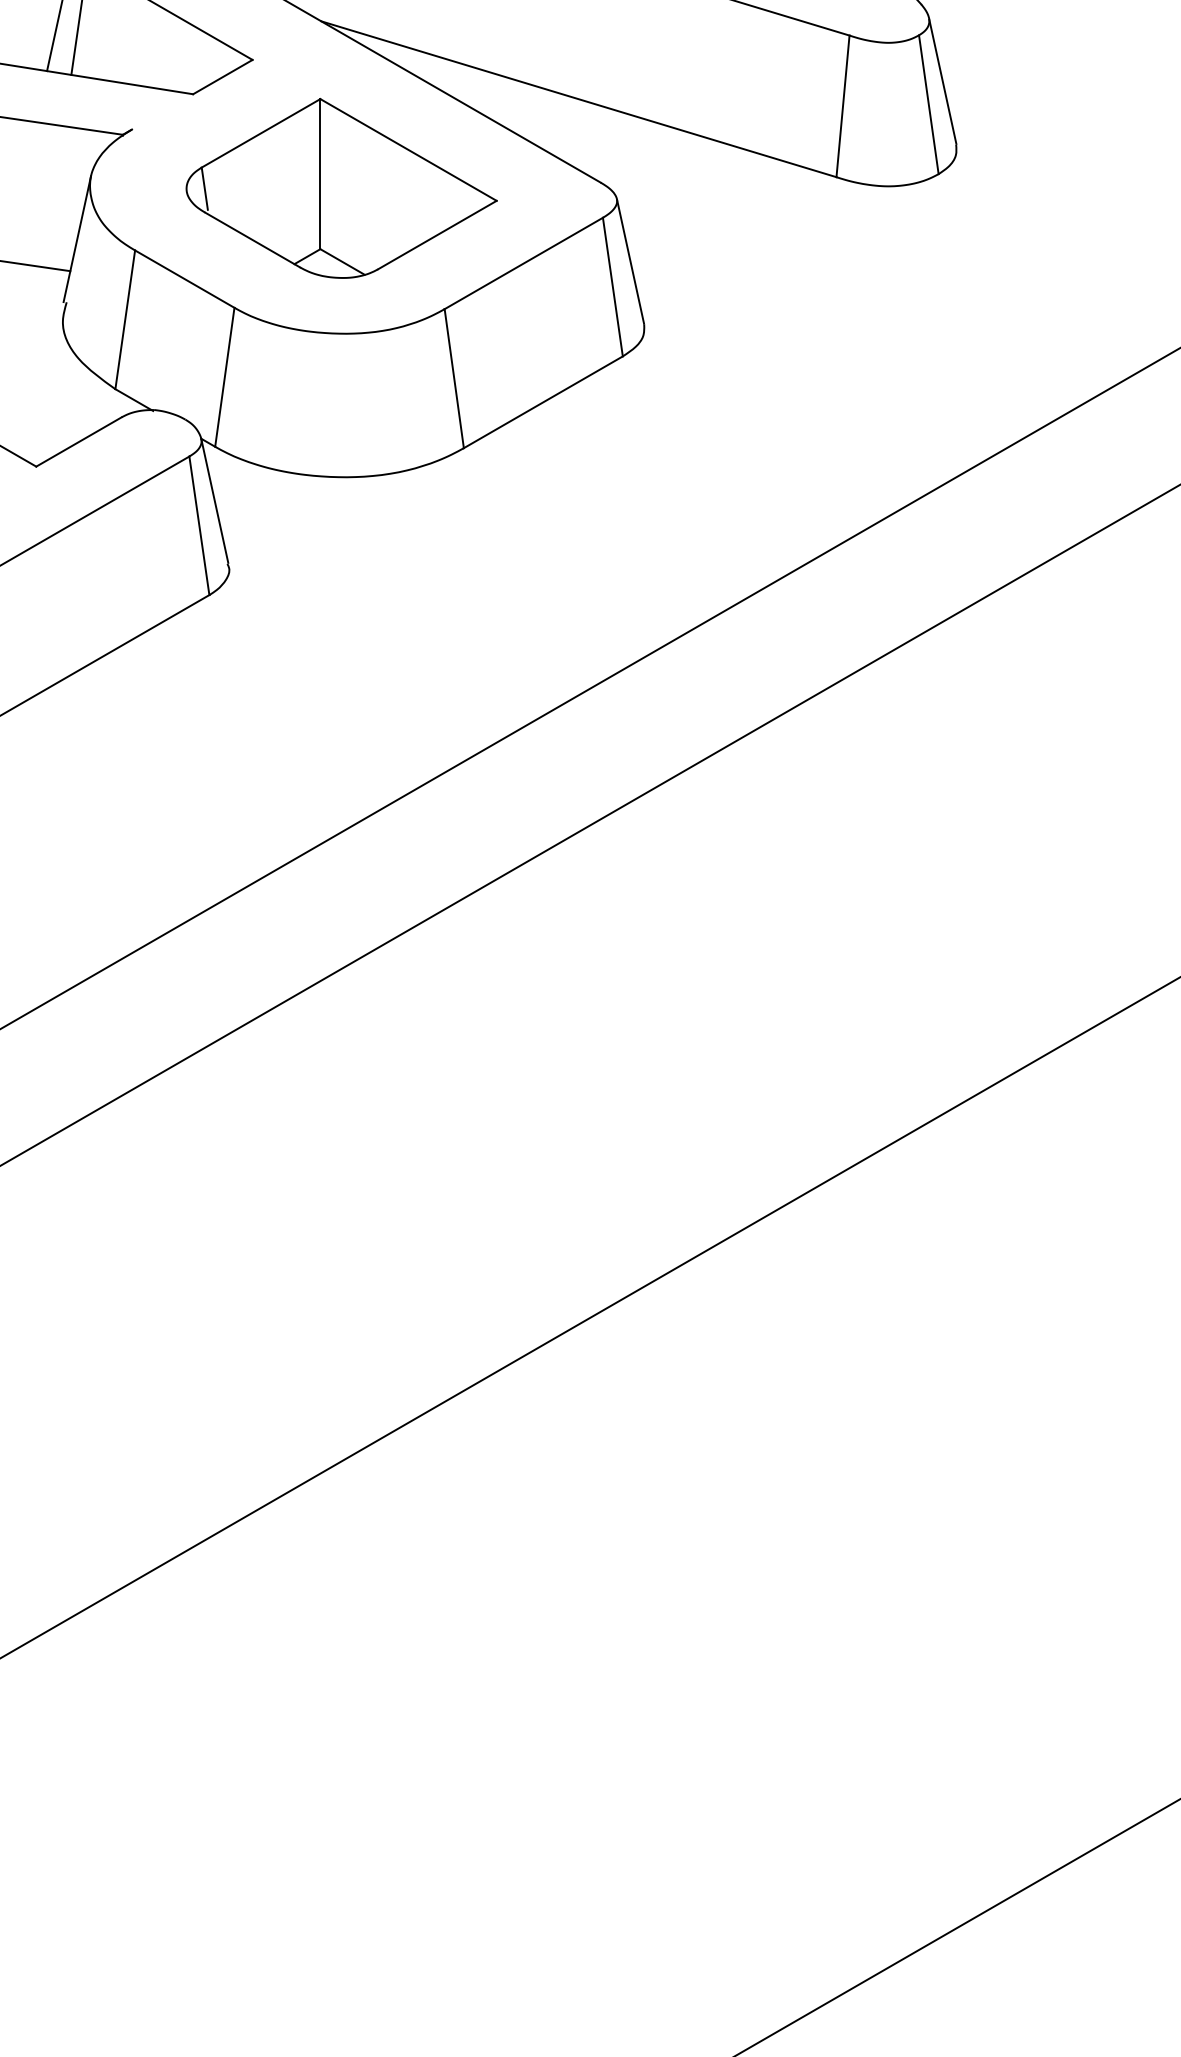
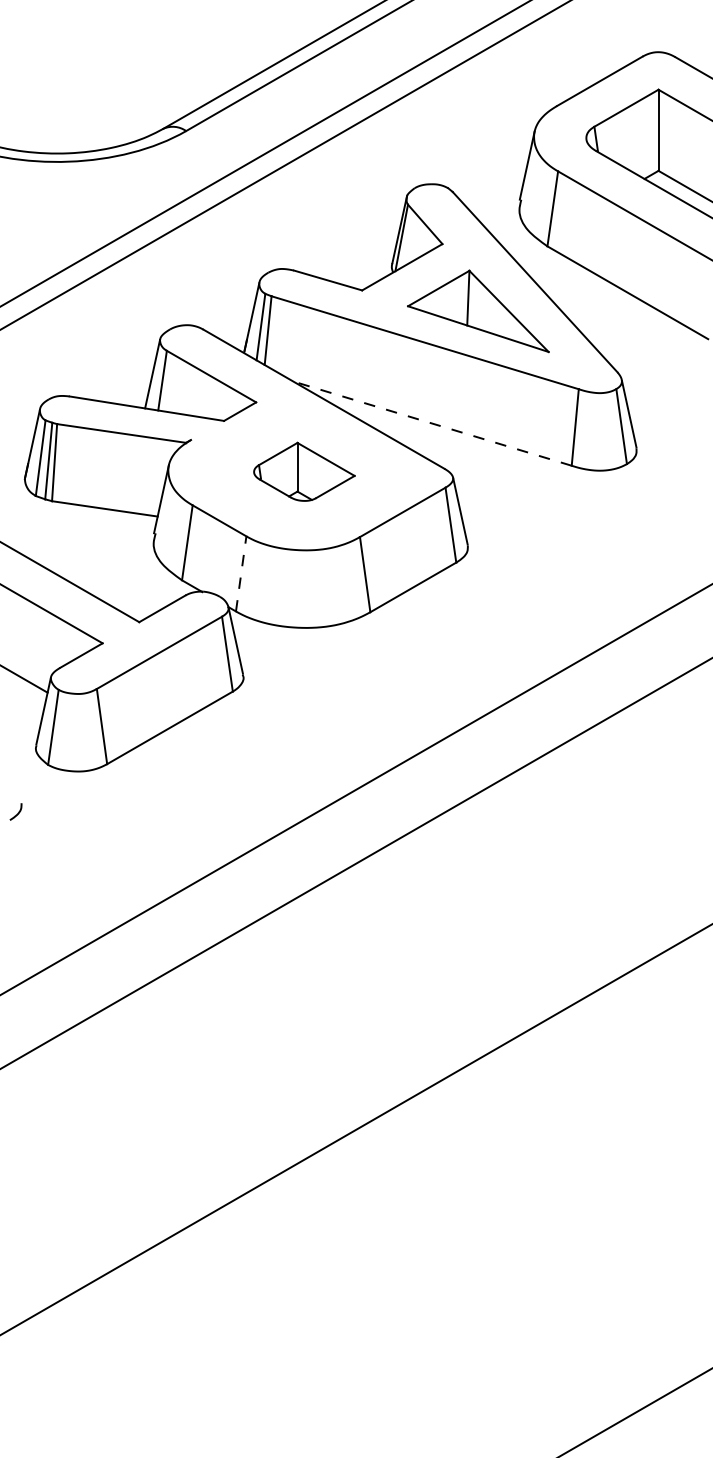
line: (578, 98) -> (432, 423), solid -> dashed
part: (341, 187) -> (304, 471), size x0.6
line: (225, 376) -> (241, 573), solid -> dashed

